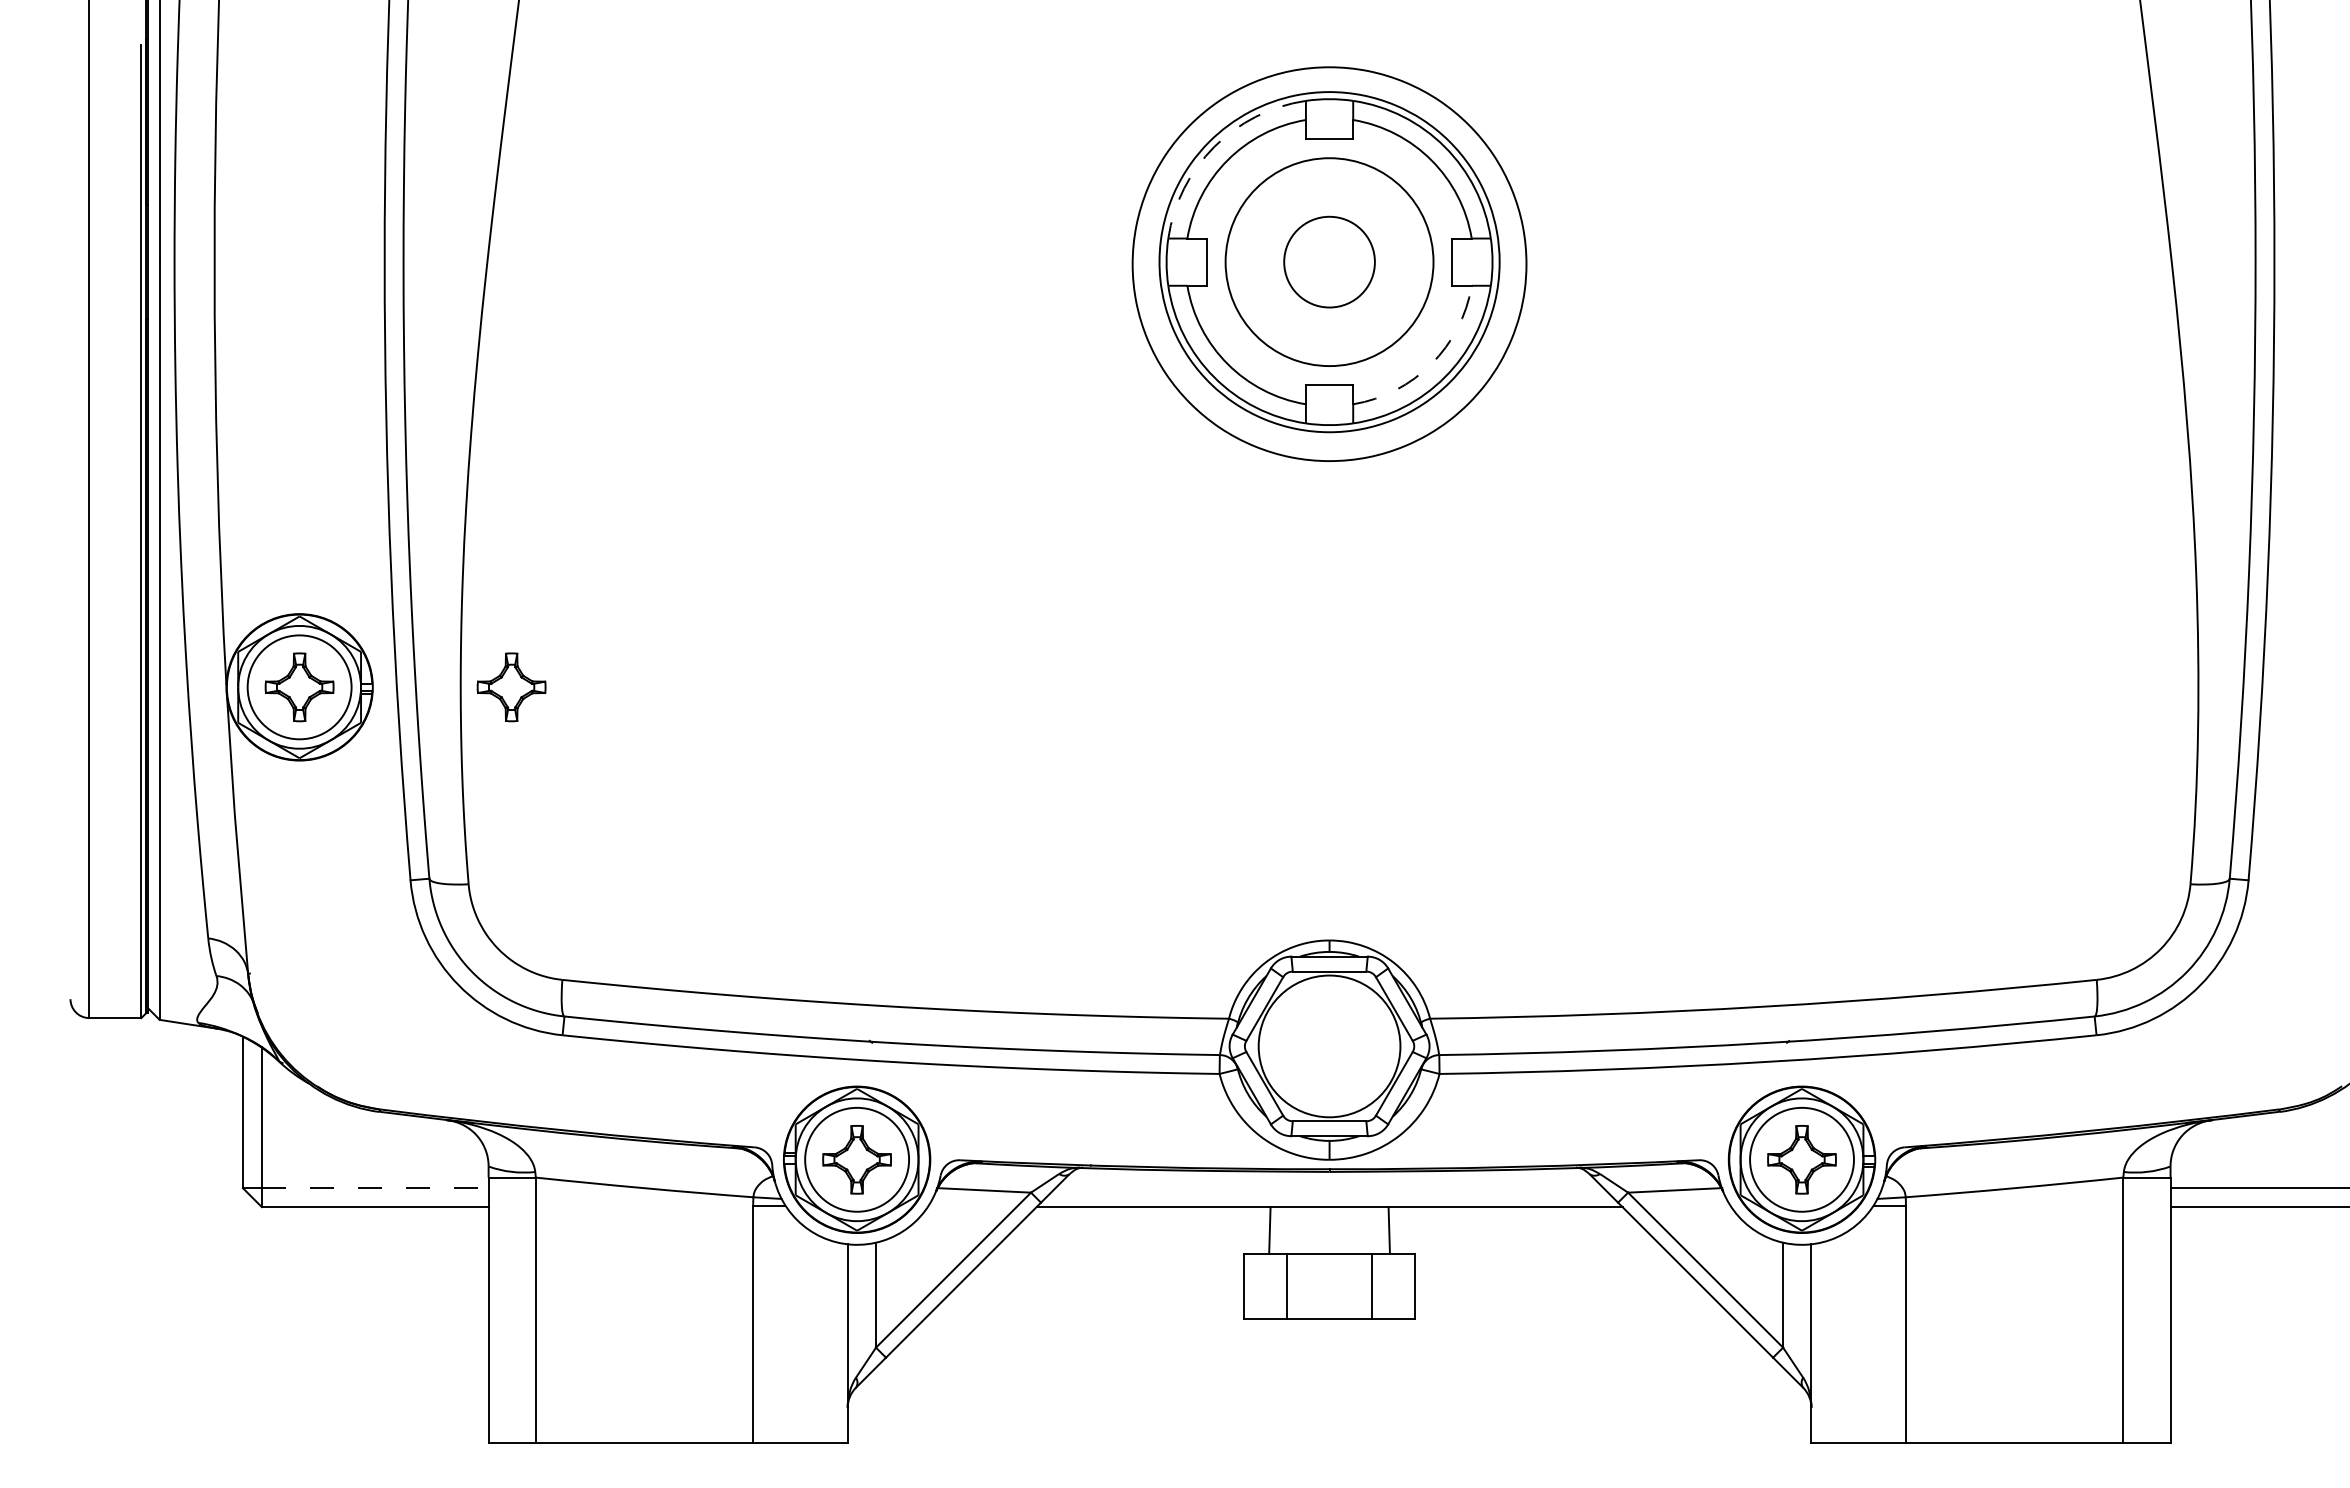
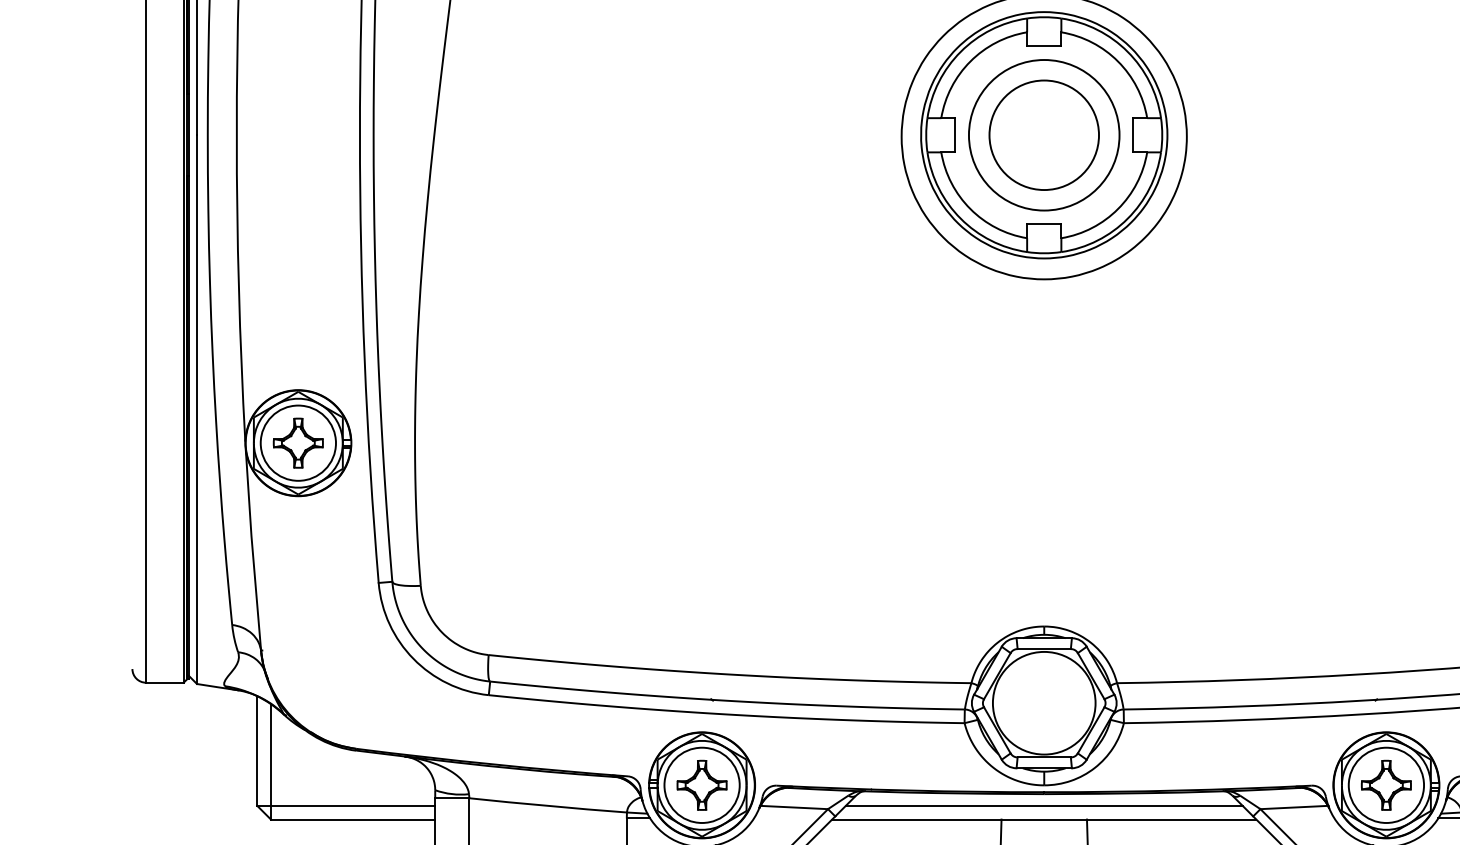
arc: (1214, 146) -> (960, 51), dashed -> solid
circle: (1329, 261) -> (1044, 134), size x1.67
arc: (1431, 364) -> (1118, 209), dashed -> solid
part: (511, 687) -> (451, 443), removed
line: (375, 1188) -> (353, 806), dashed -> solid
line: (1329, 1188) -> (1044, 806), added

